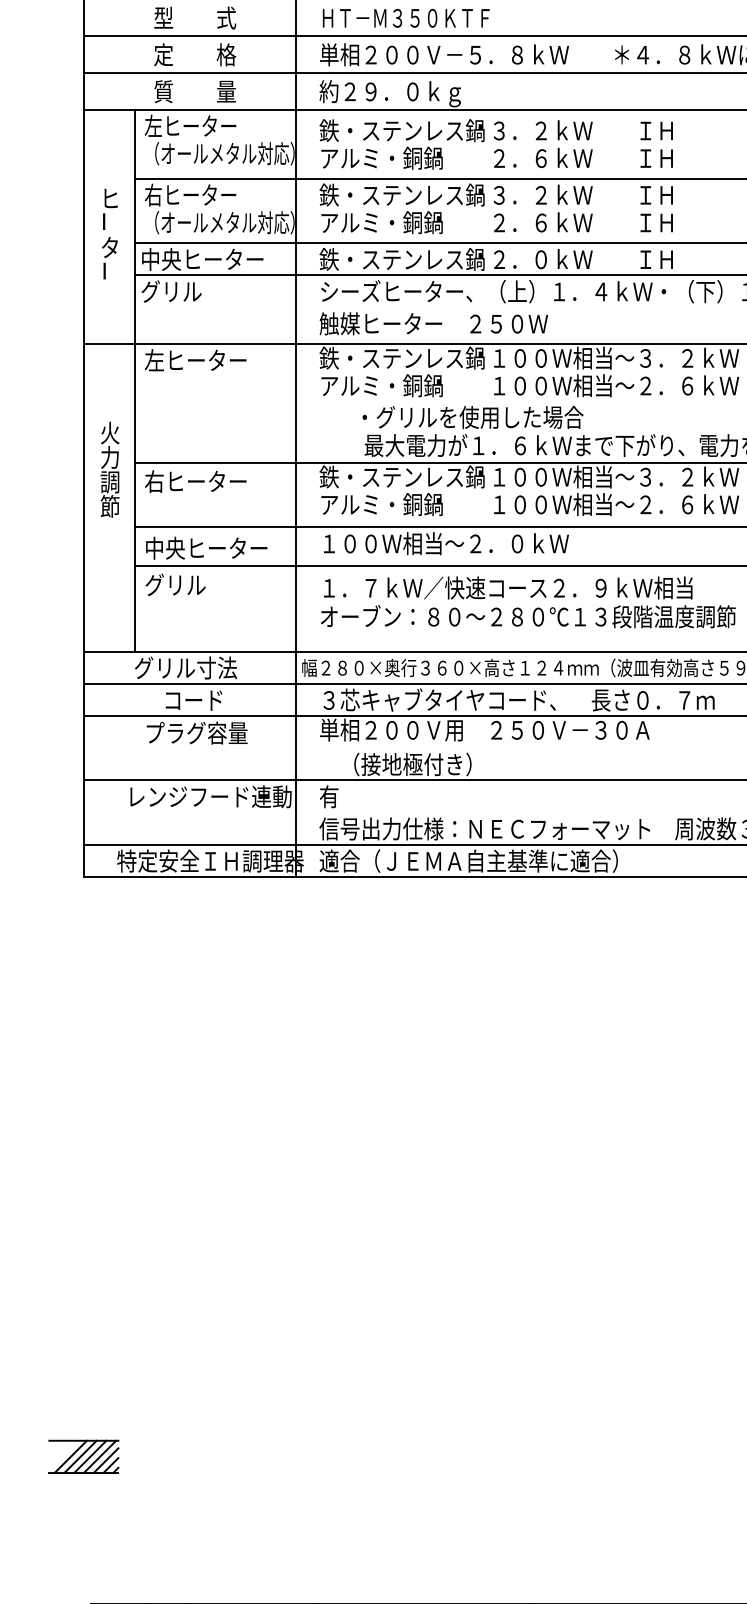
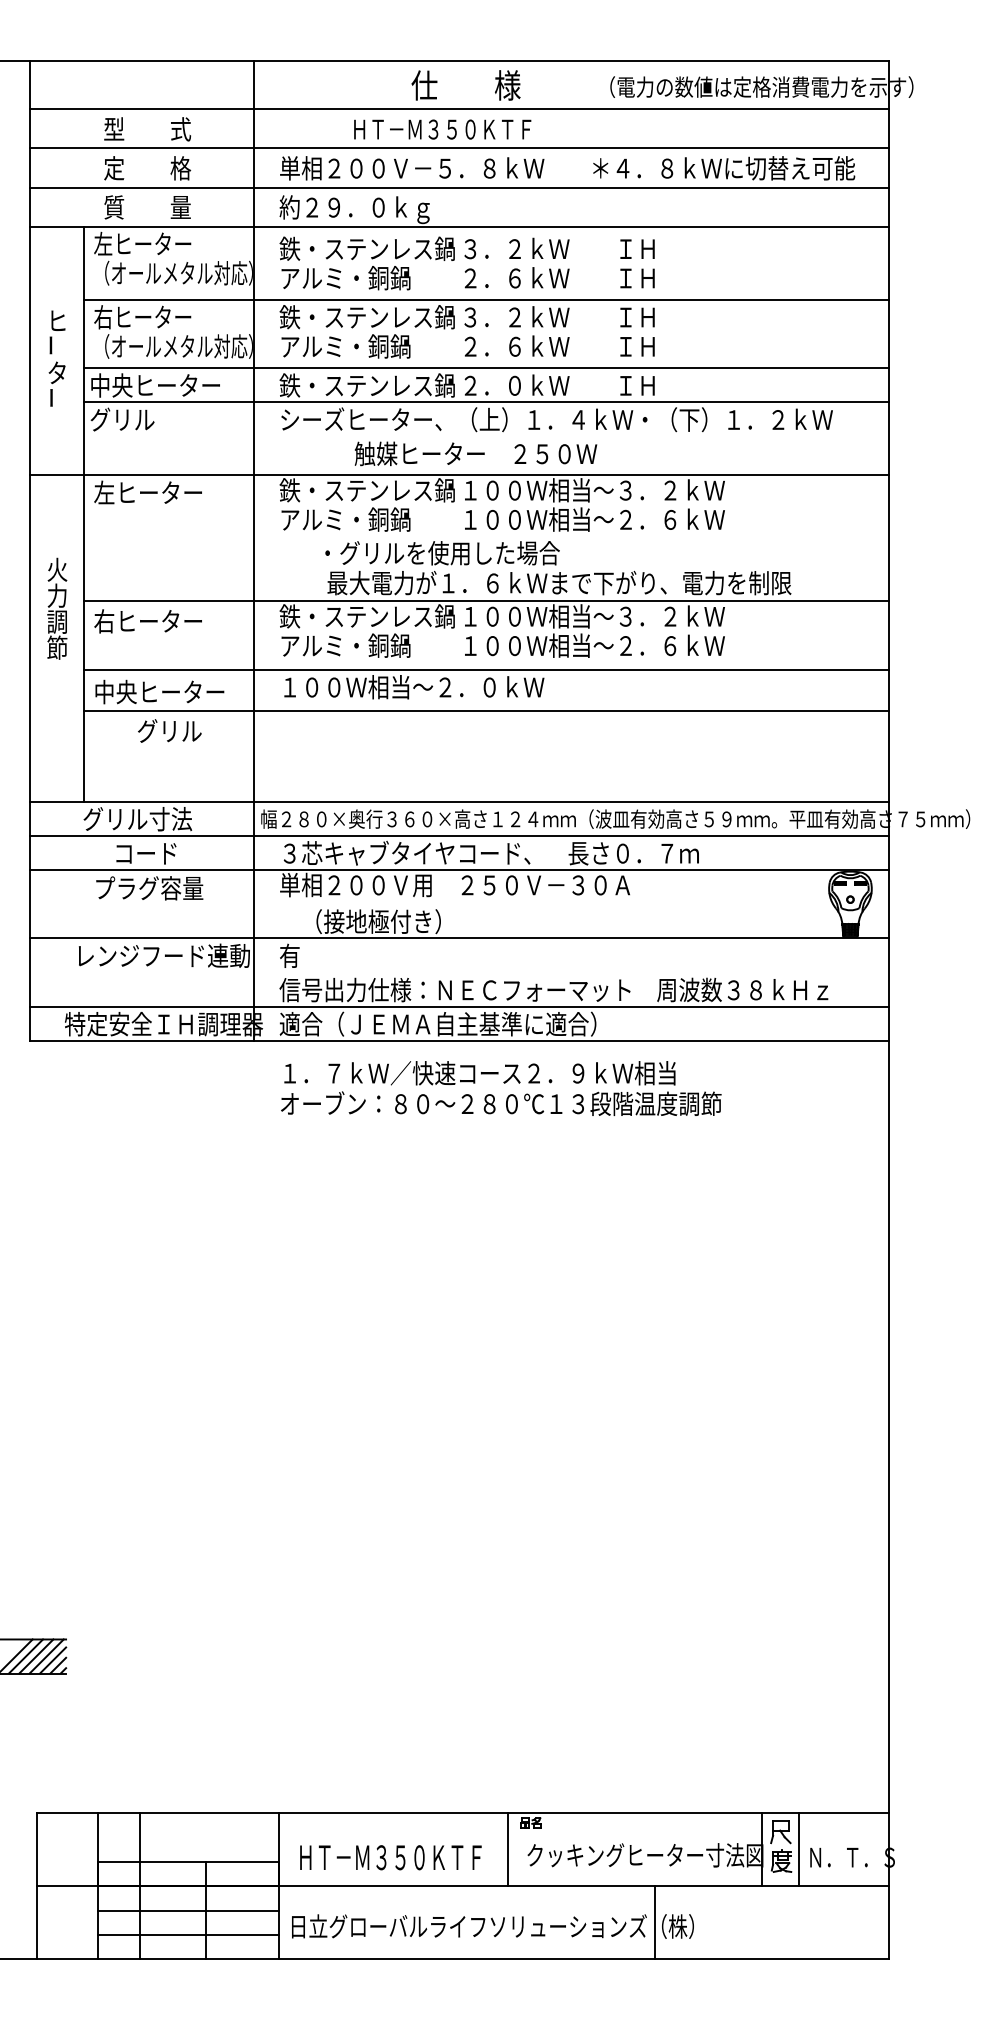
text: (406, 18) -> (442, 129), moved
text: (433, 323) -> (475, 453), moved
text: (175, 584) -> (169, 730), moved
text: (528, 602) -> (501, 1088), moved

